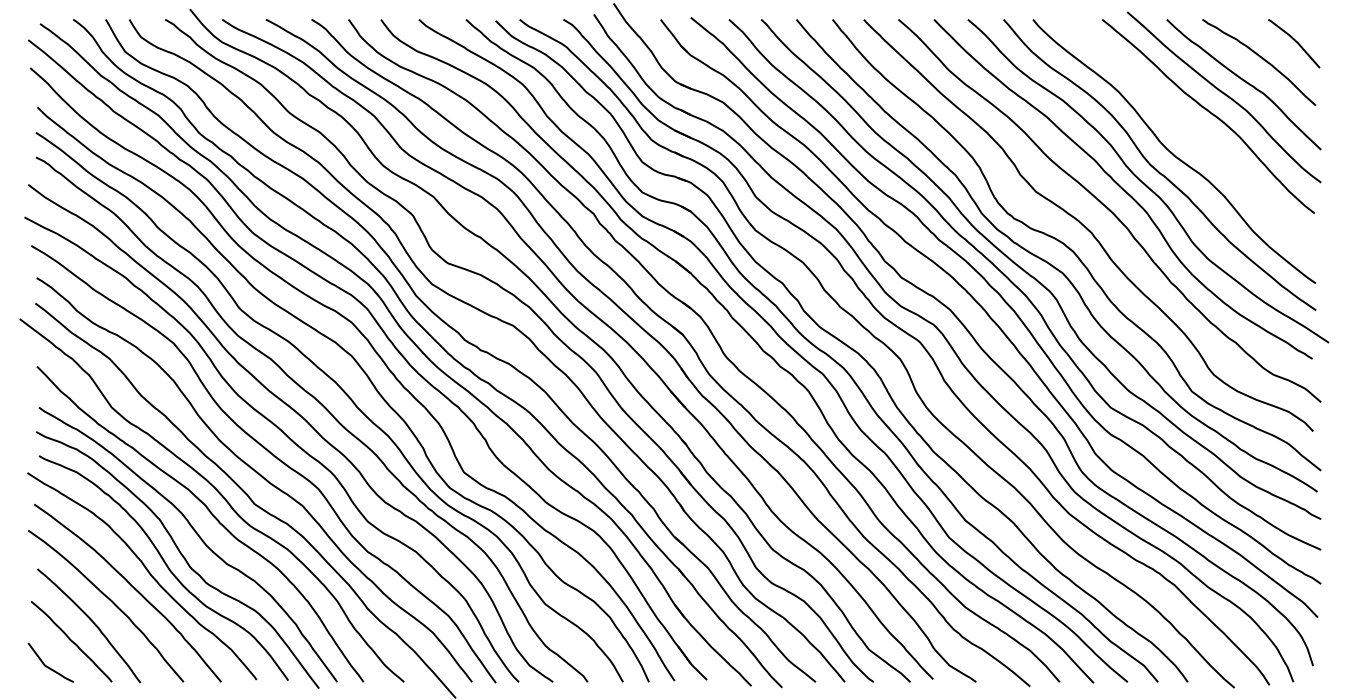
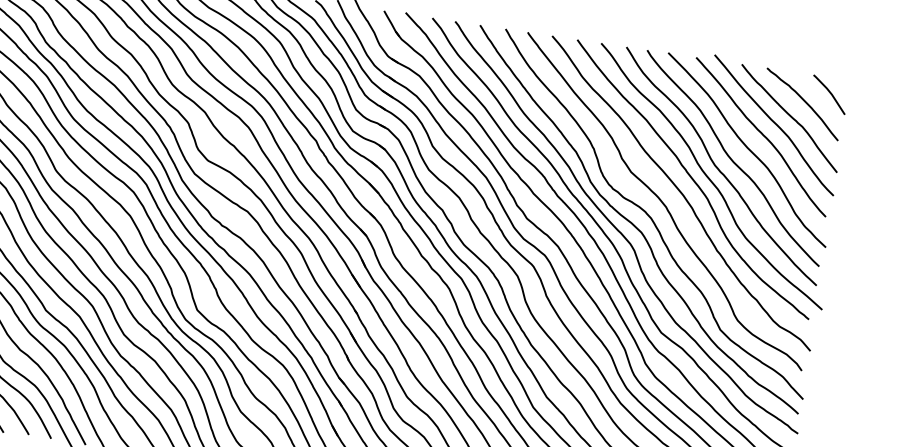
curve: (1192, 135) -> (747, 148), added

